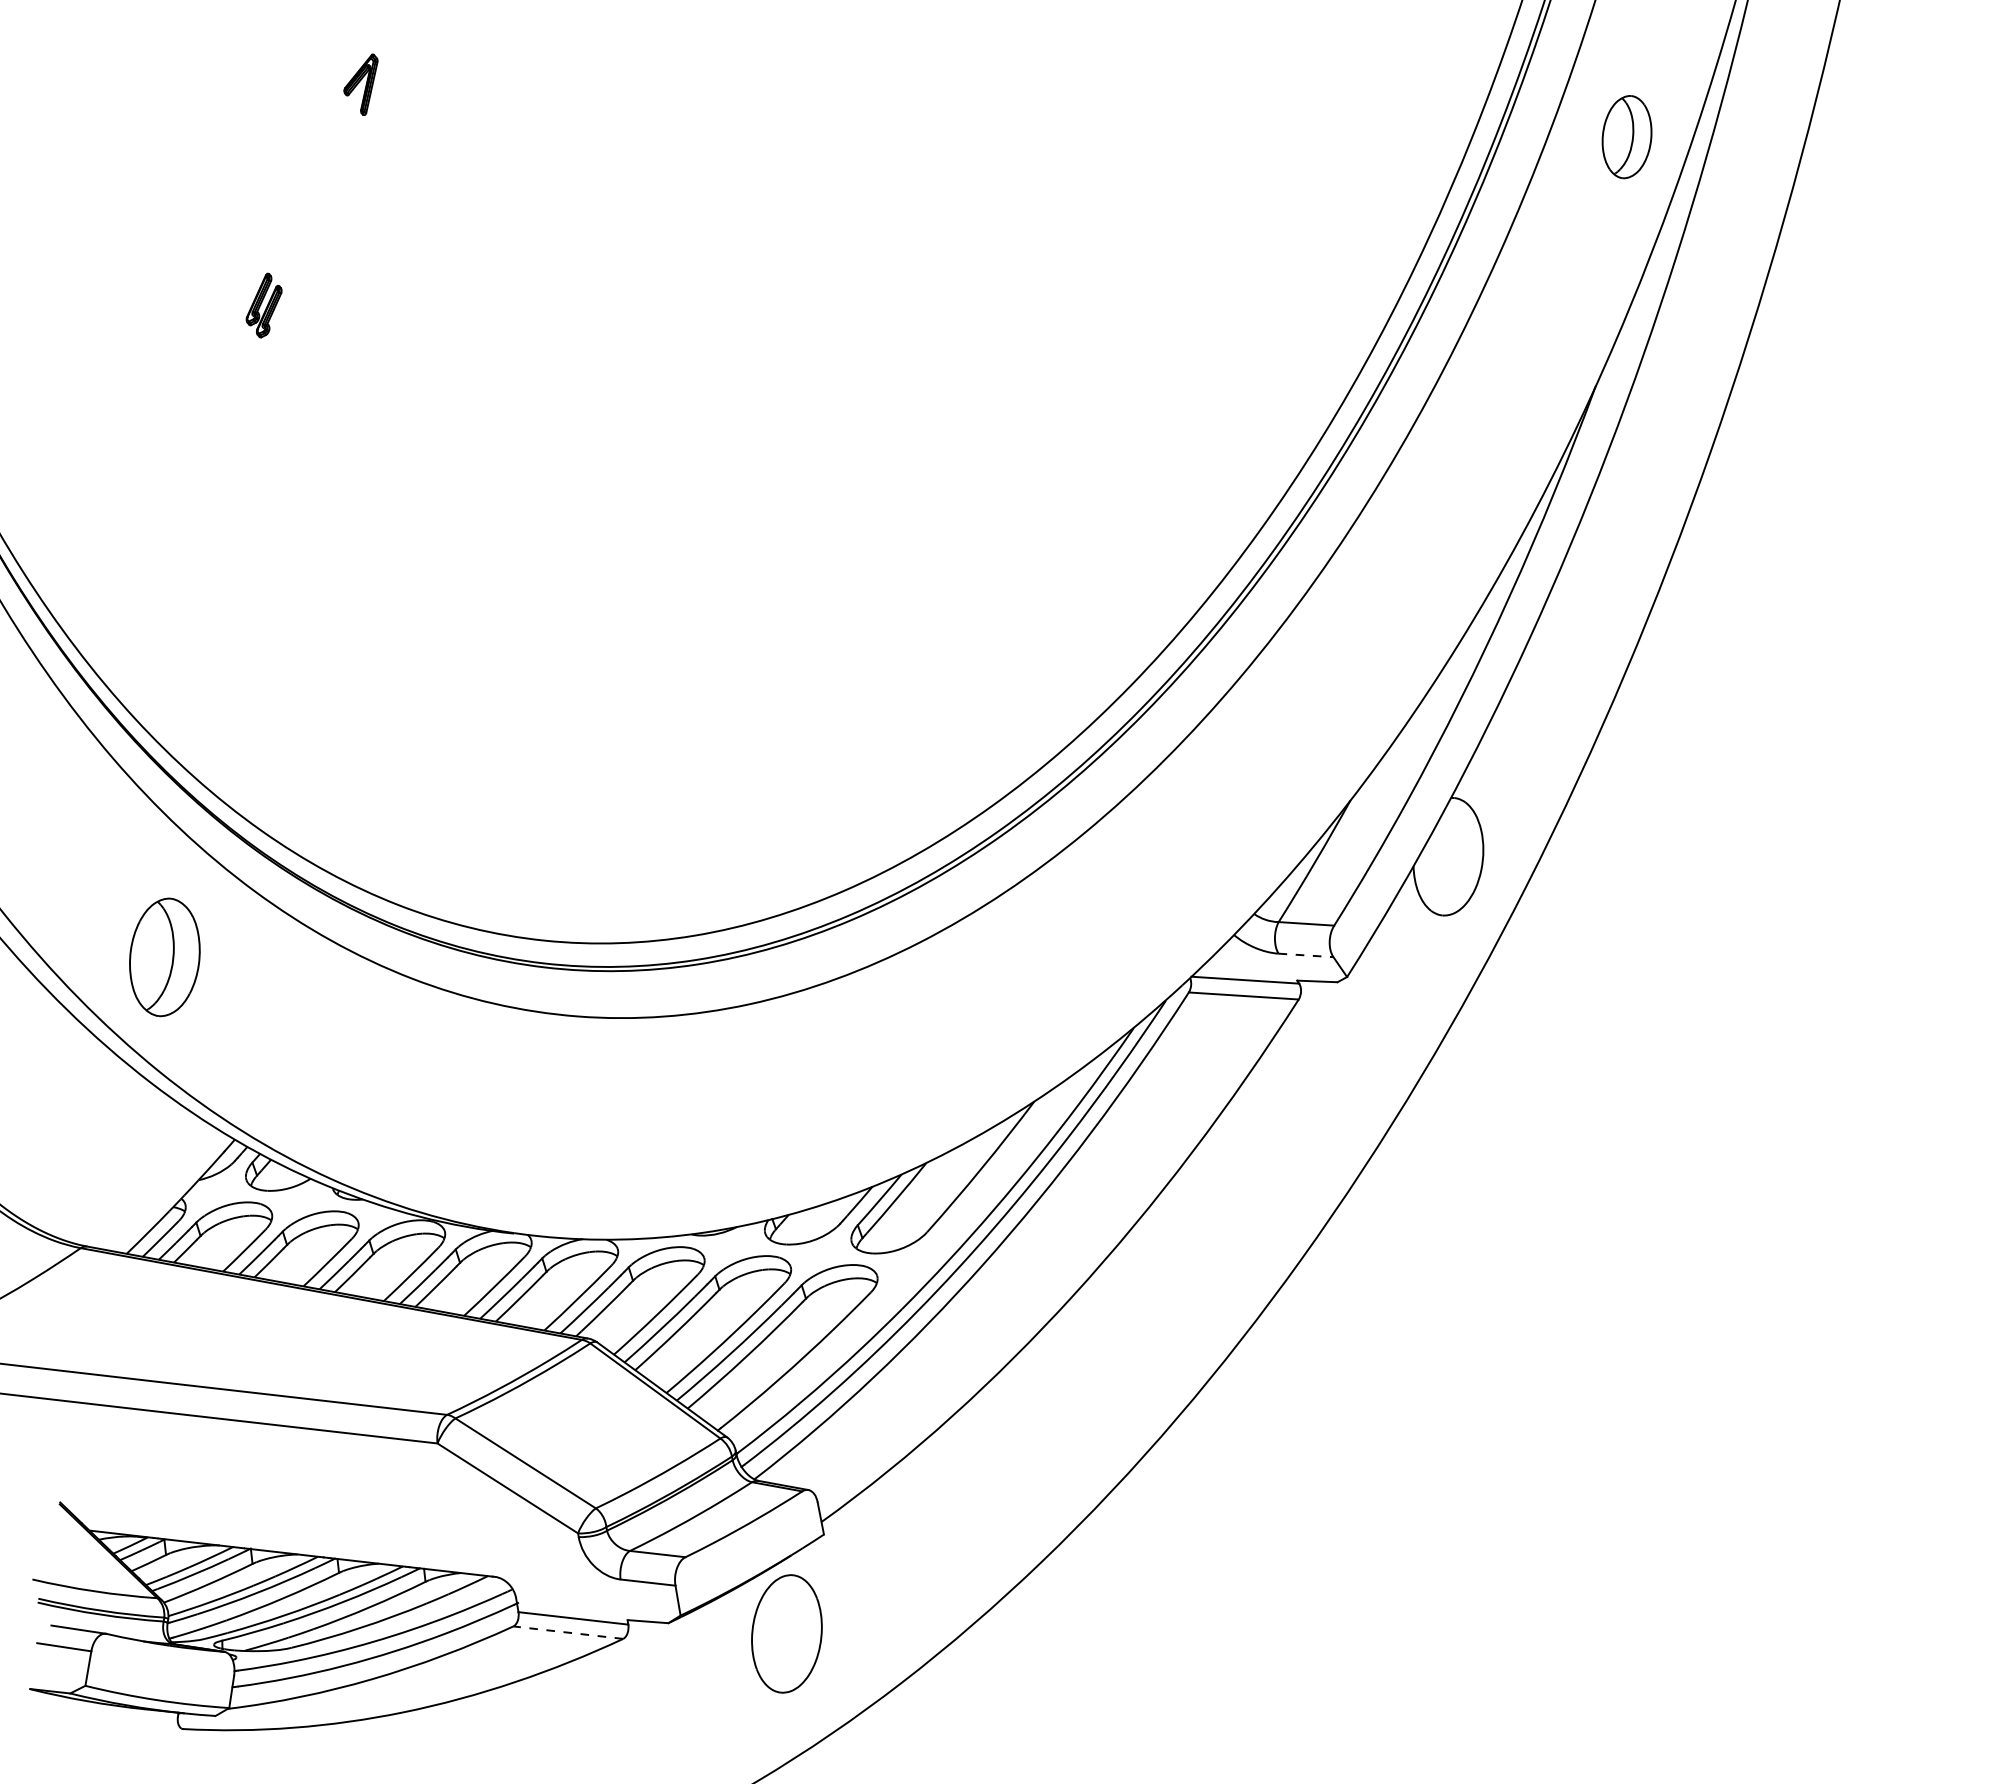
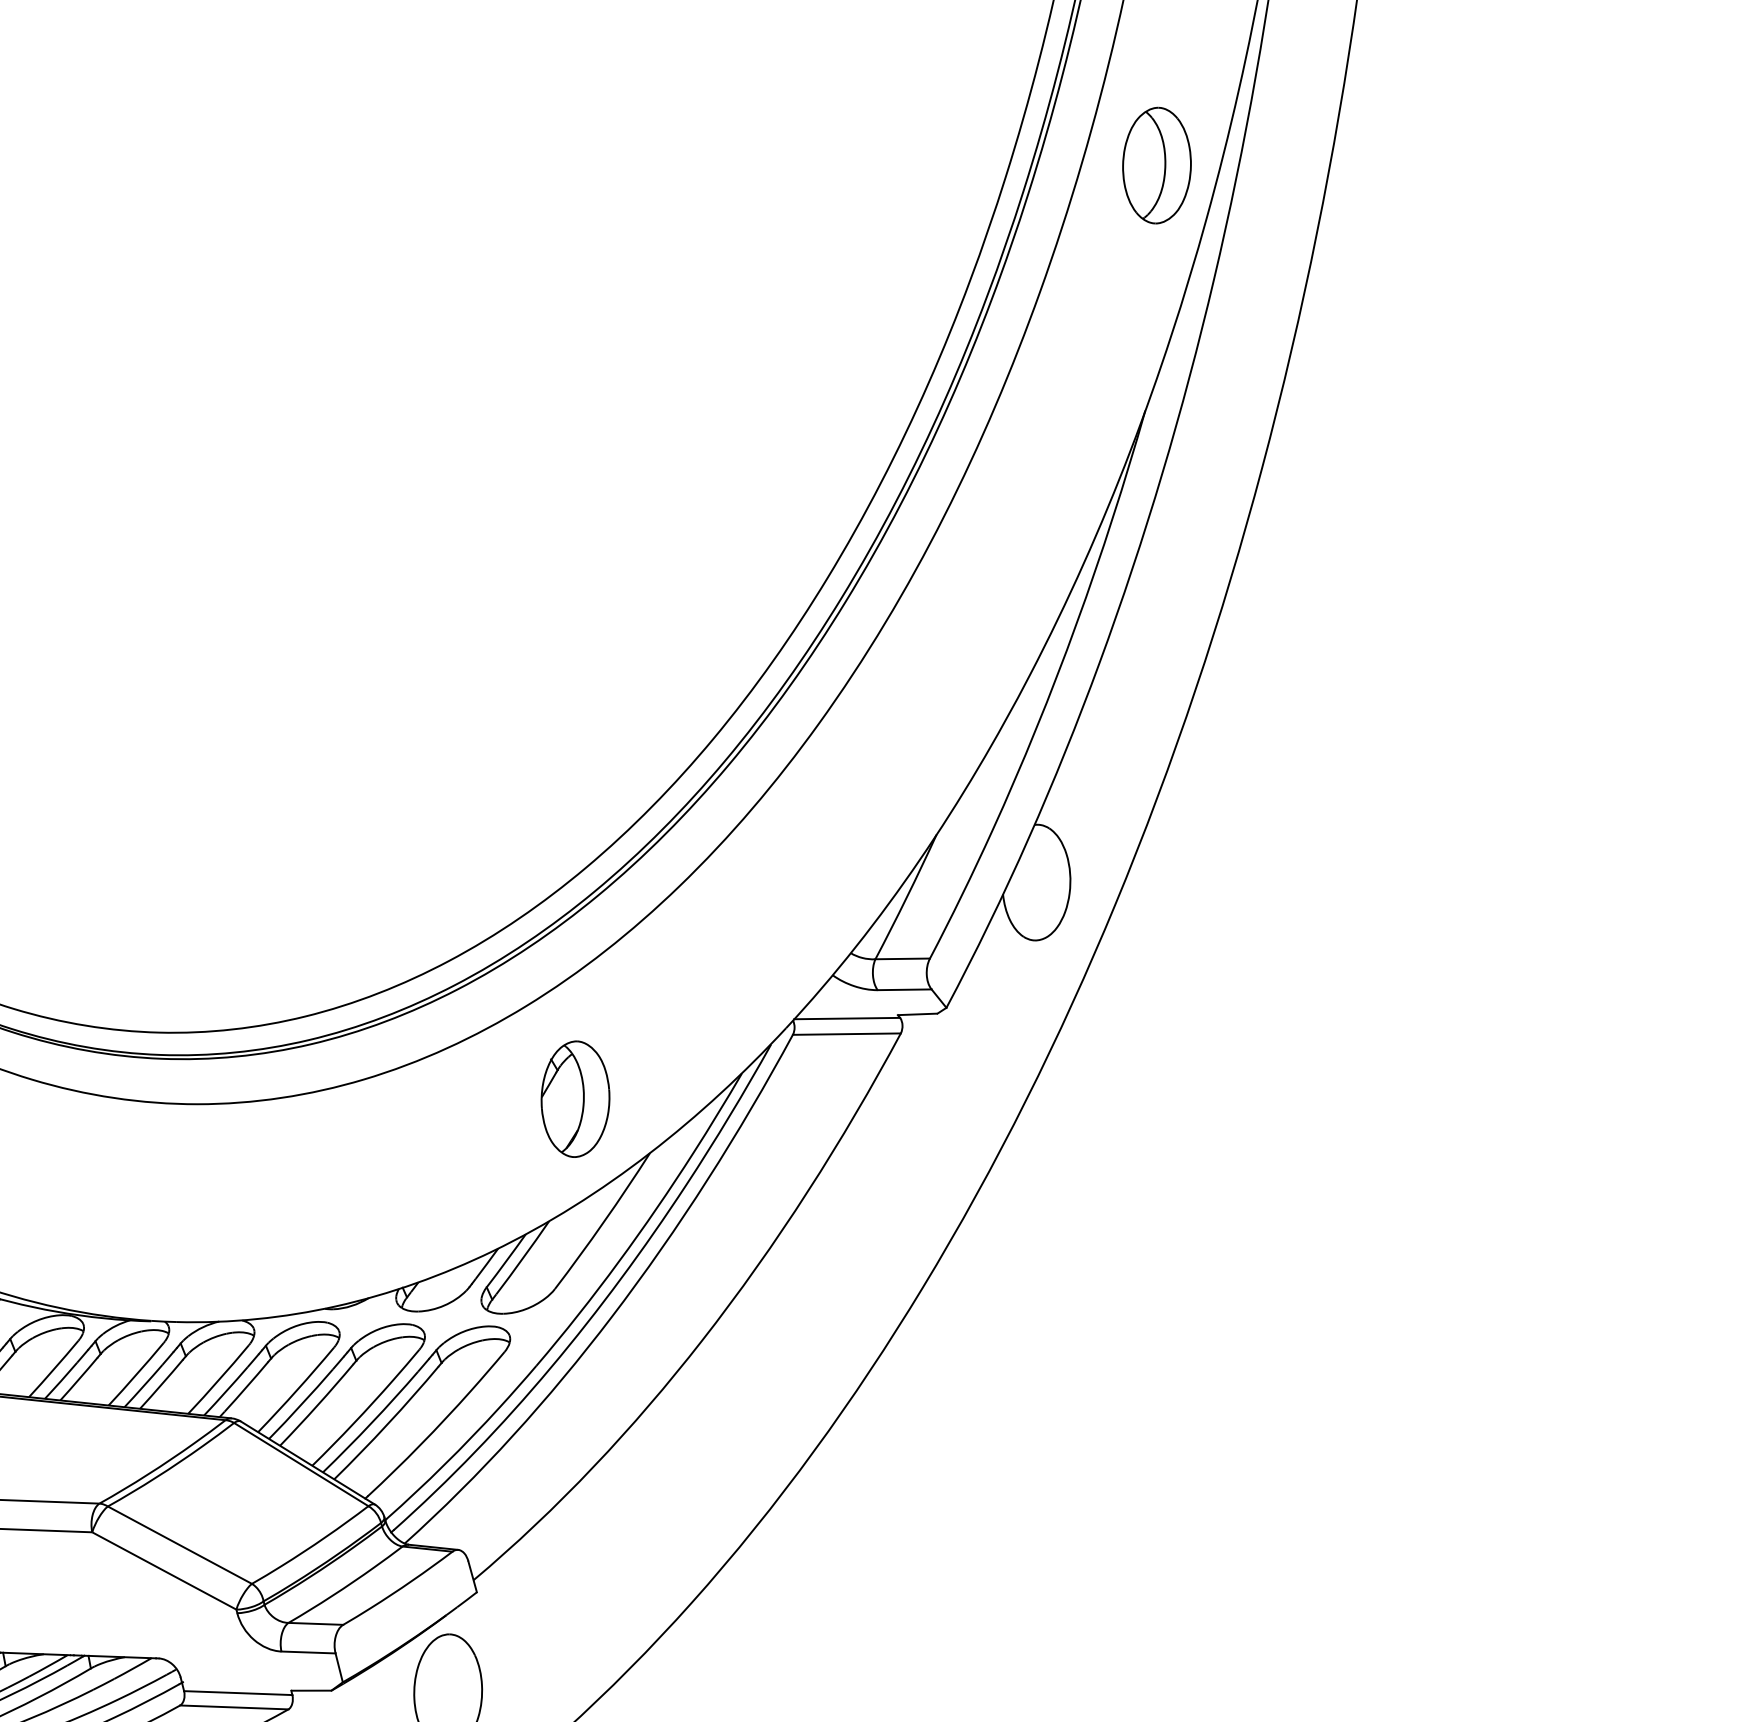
part: (1626, 136) -> (1156, 165), size x1.43
line: (1306, 955) -> (905, 989), dashed -> solid
part: (962, 1040) -> (575, 1098), added
line: (567, 1632) -> (233, 1707), dashed -> solid

